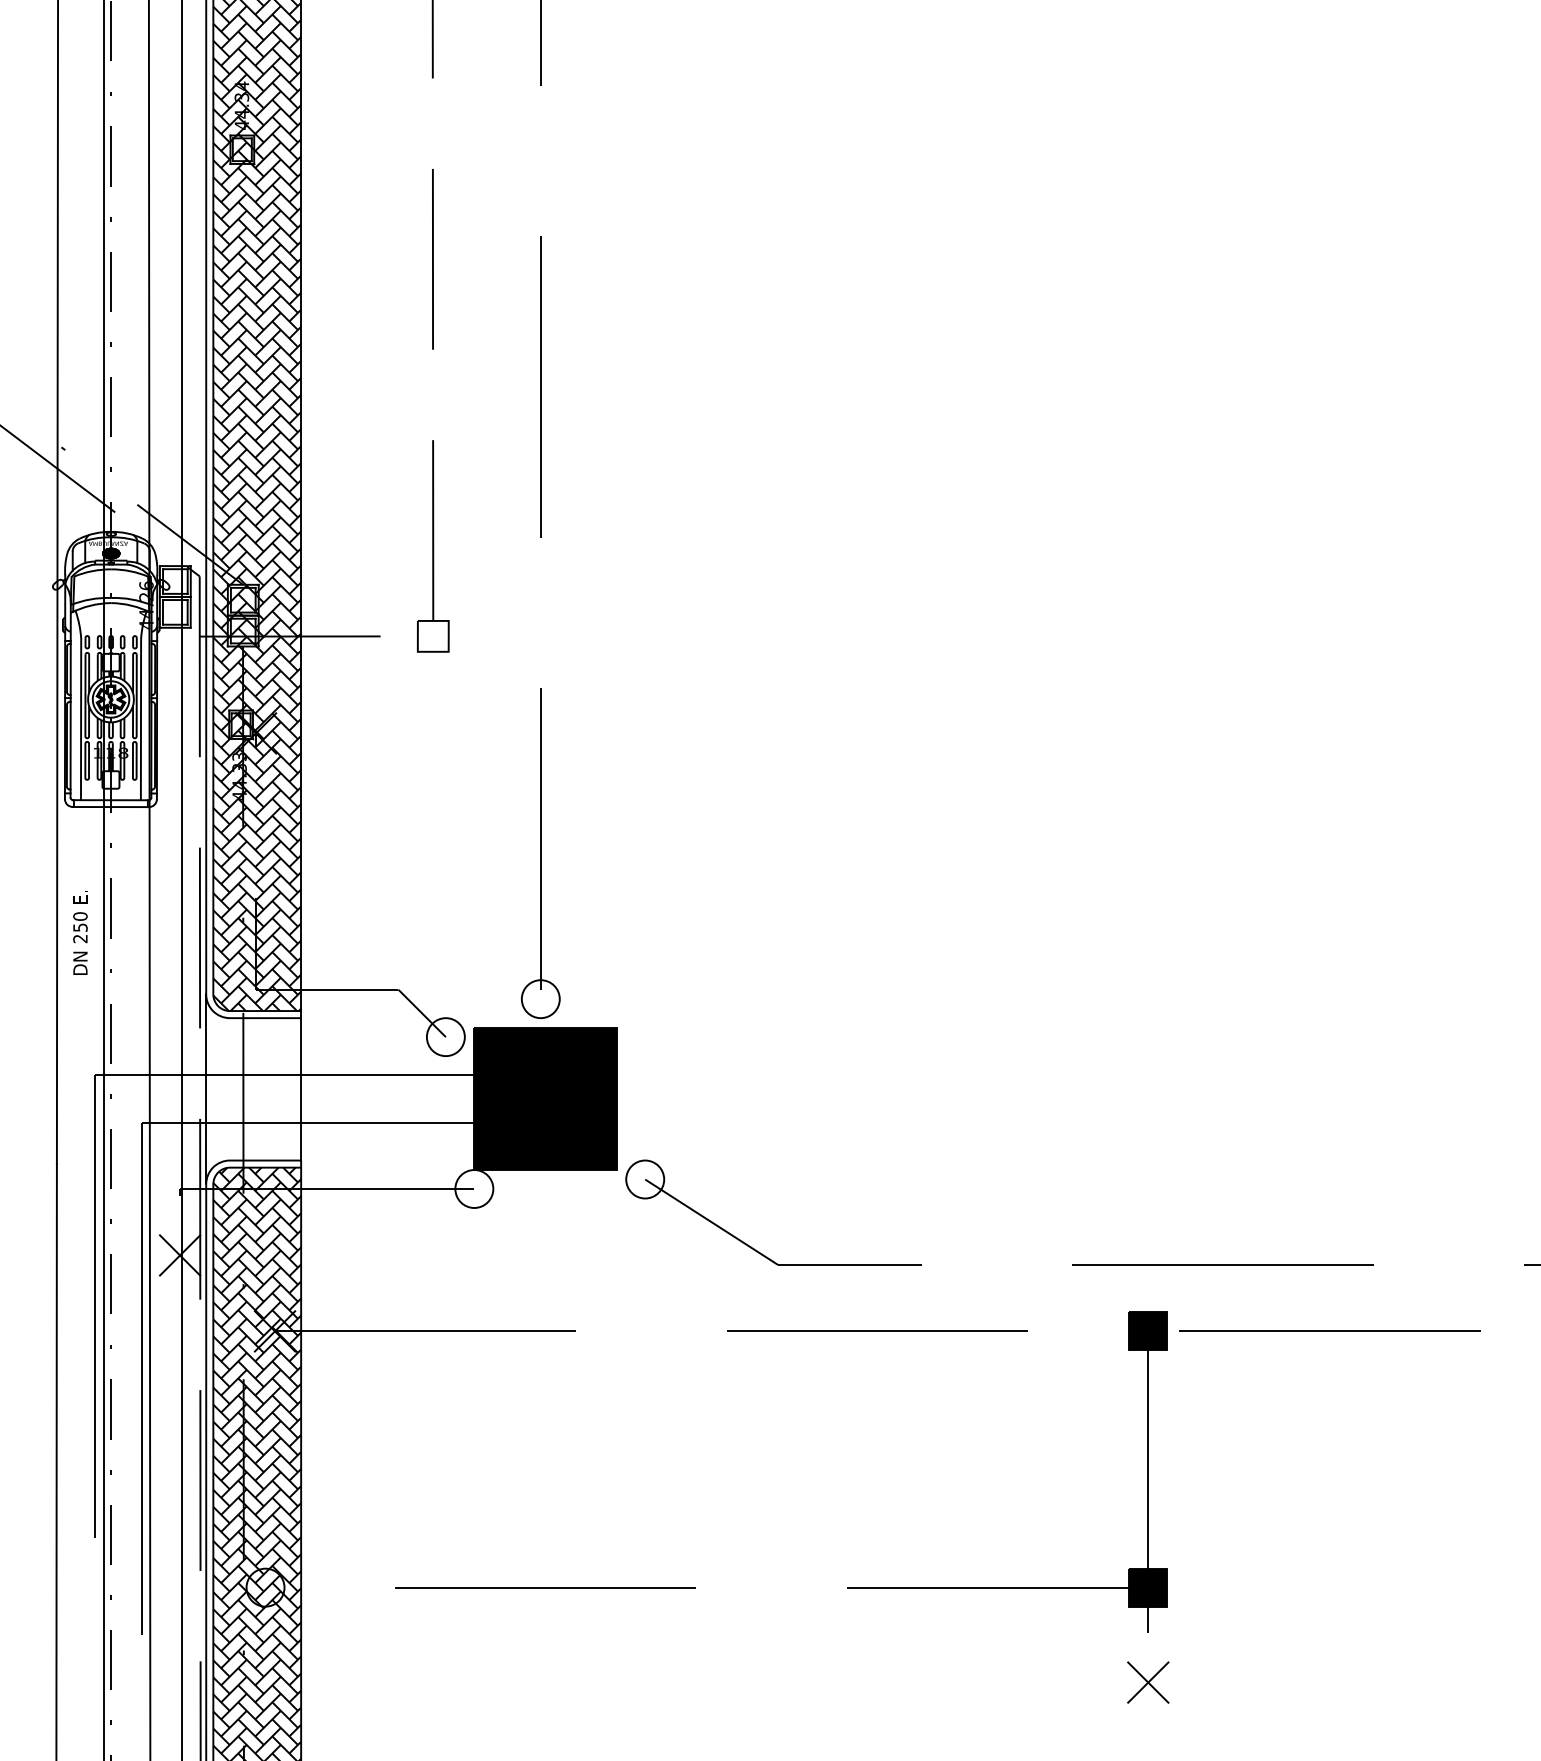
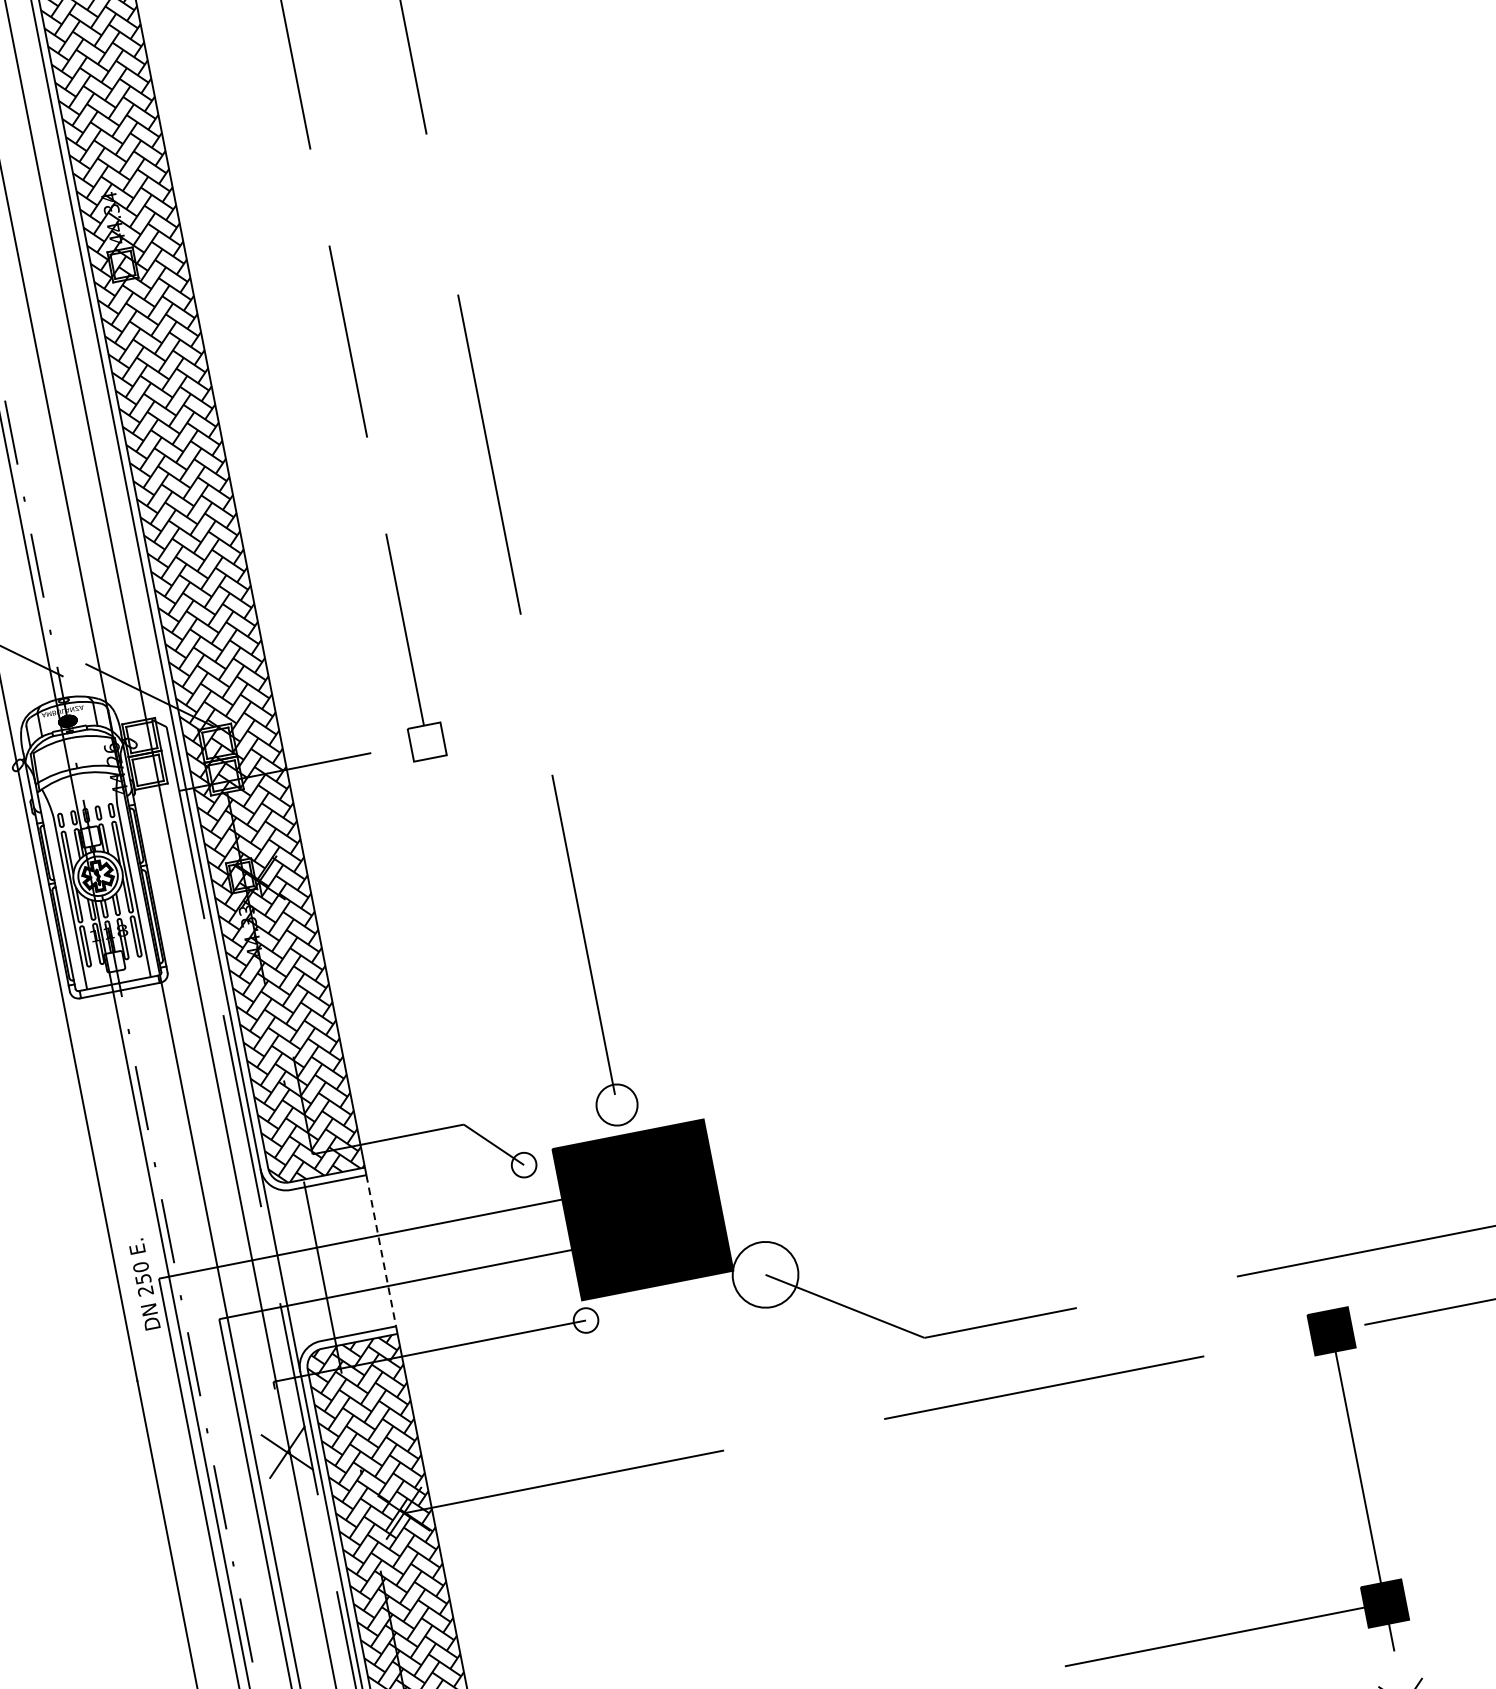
text: (80, 932) -> (144, 1284), moved
circle: (445, 1037) -> (523, 1165), size x0.6
line: (301, 1089) -> (381, 1250), solid -> dashed
circle: (645, 1179) -> (765, 1274), size x1.6
circle: (474, 1188) -> (586, 1319), size x0.6

